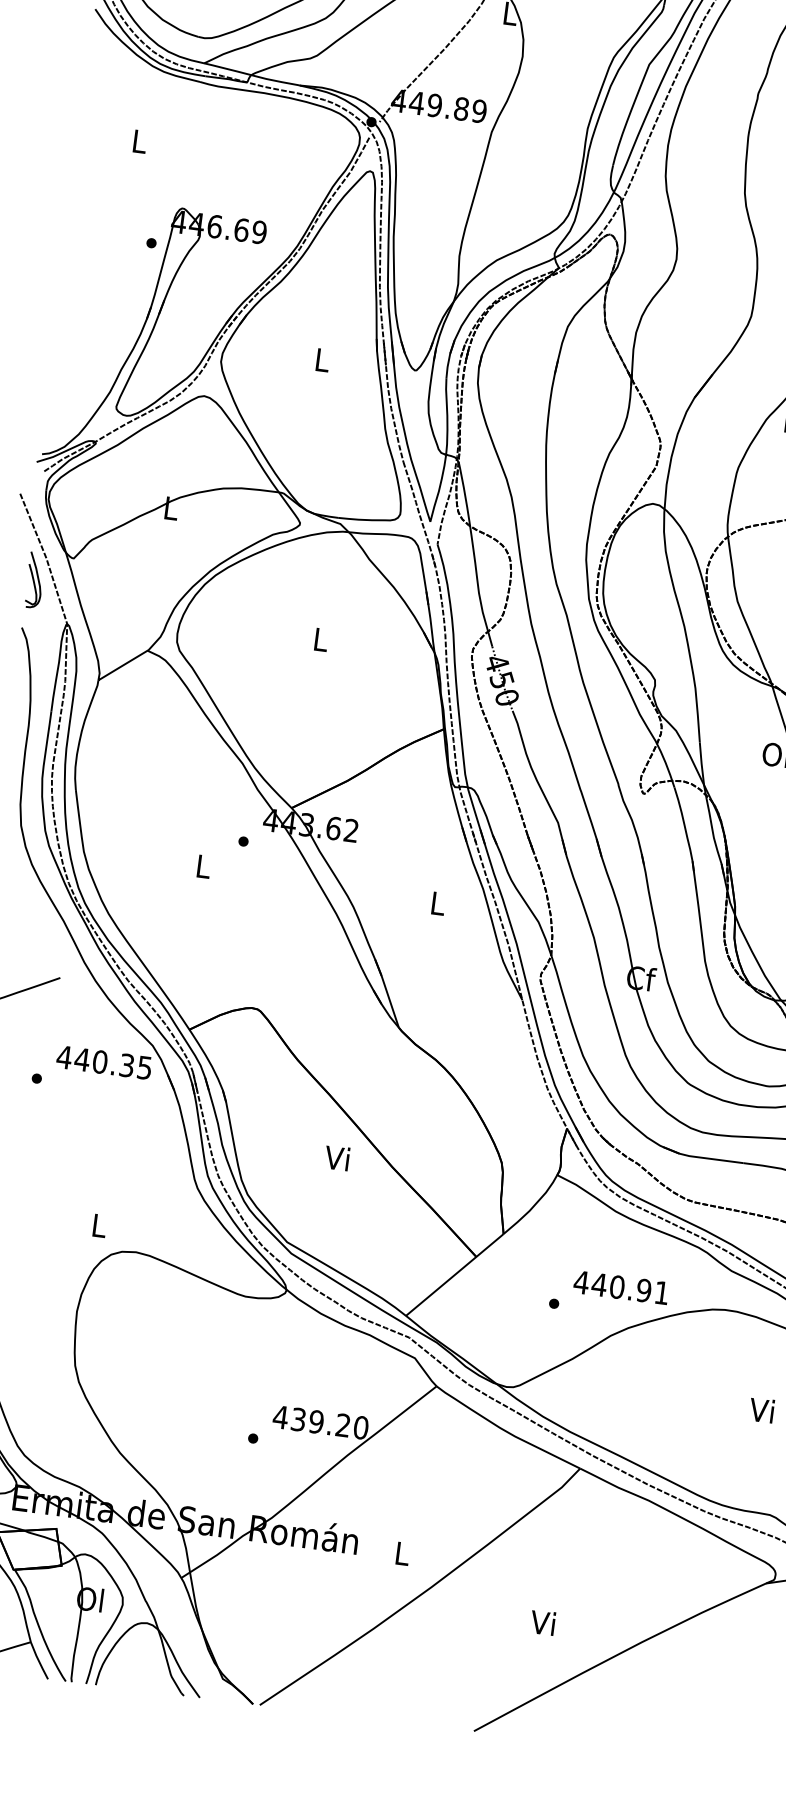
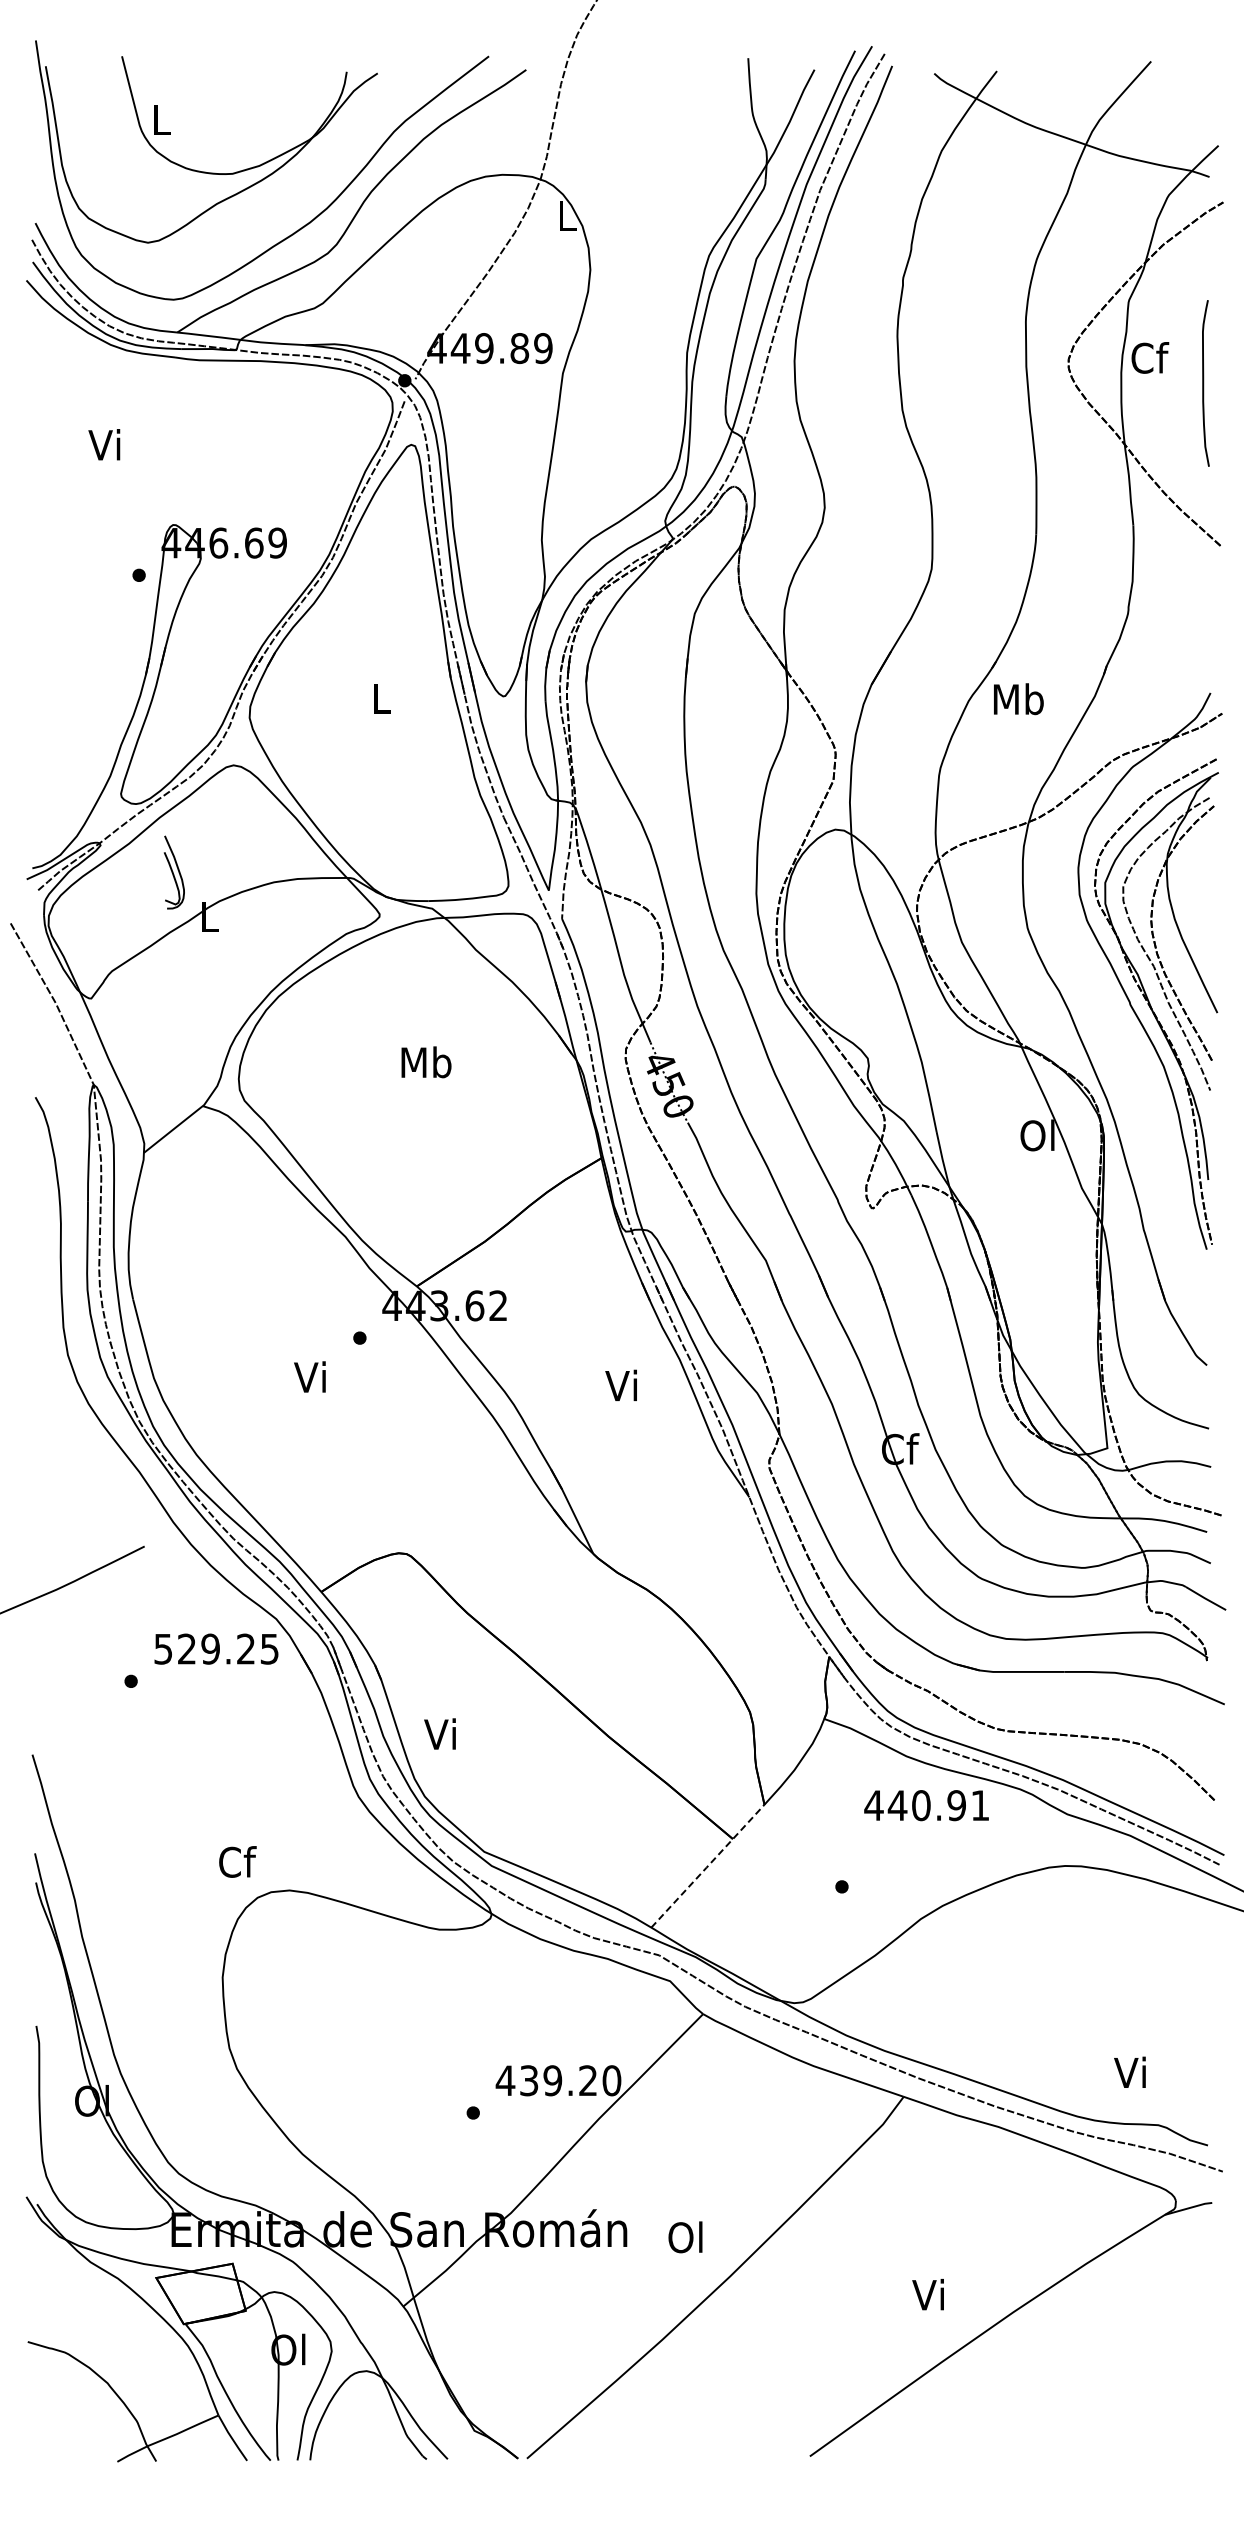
text: (138, 140) -> (104, 444), L -> Vi
part: (34, 580) -> (173, 872), moved
text: (320, 639) -> (426, 1062), L -> Mb
text: (201, 865) -> (309, 1376), L -> Vi
text: (435, 902) -> (620, 1385), L -> Vi
text: (94, 1060) -> (203, 1648), 440.35 -> 529.25
text: (336, 1157) -> (439, 1733), moved
text: (99, 1225) -> (237, 1861), L -> Cf
line: (455, 1274) -> (708, 1865), solid -> dashed
text: (621, 1287) -> (926, 1805), moved
text: (761, 1409) -> (1129, 2071), moved
text: (401, 1553) -> (685, 2237), L -> Ol
text: (542, 1622) -> (927, 2294), moved

